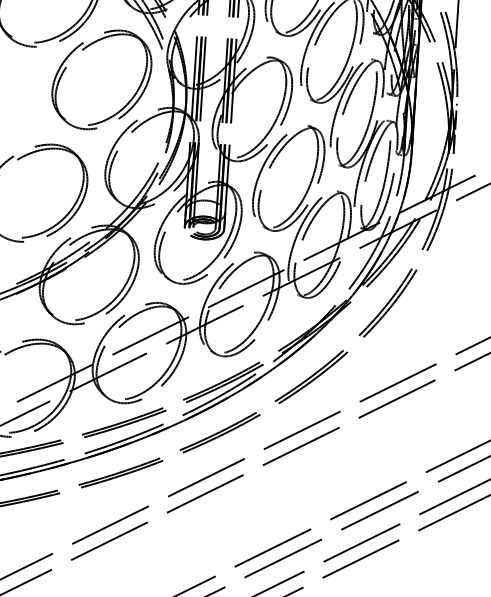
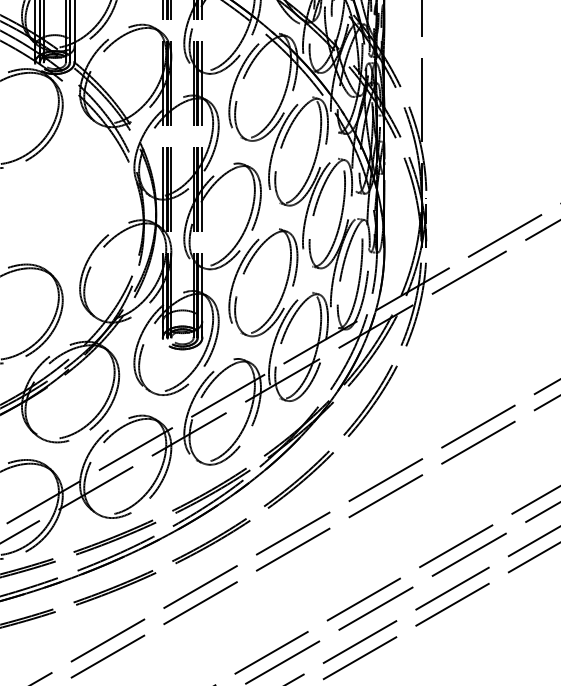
part: (83, 50) -> (50, 168), removed

